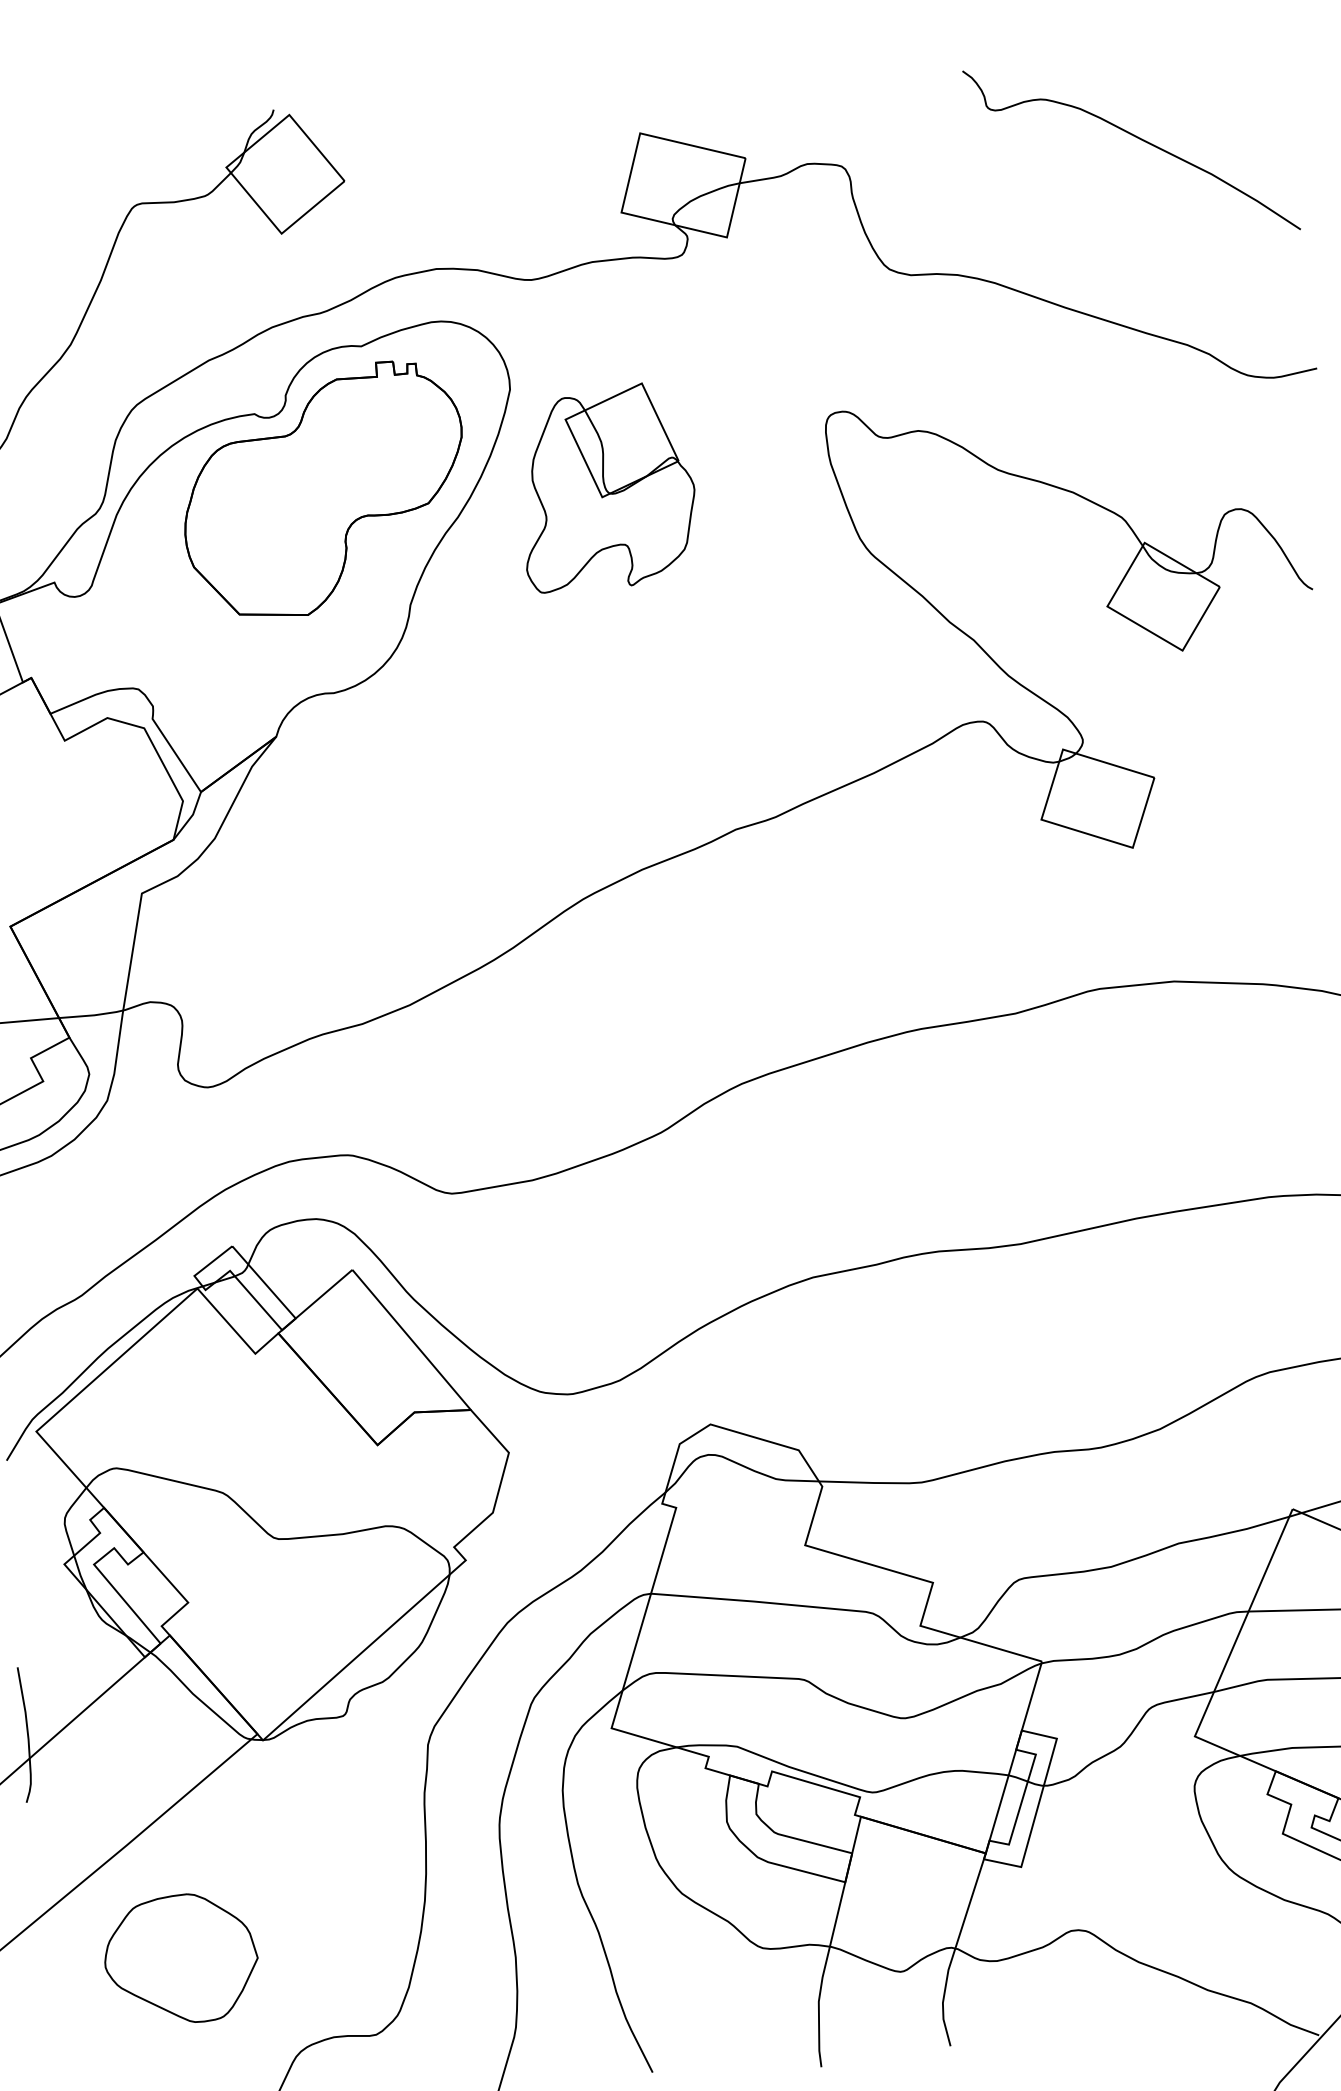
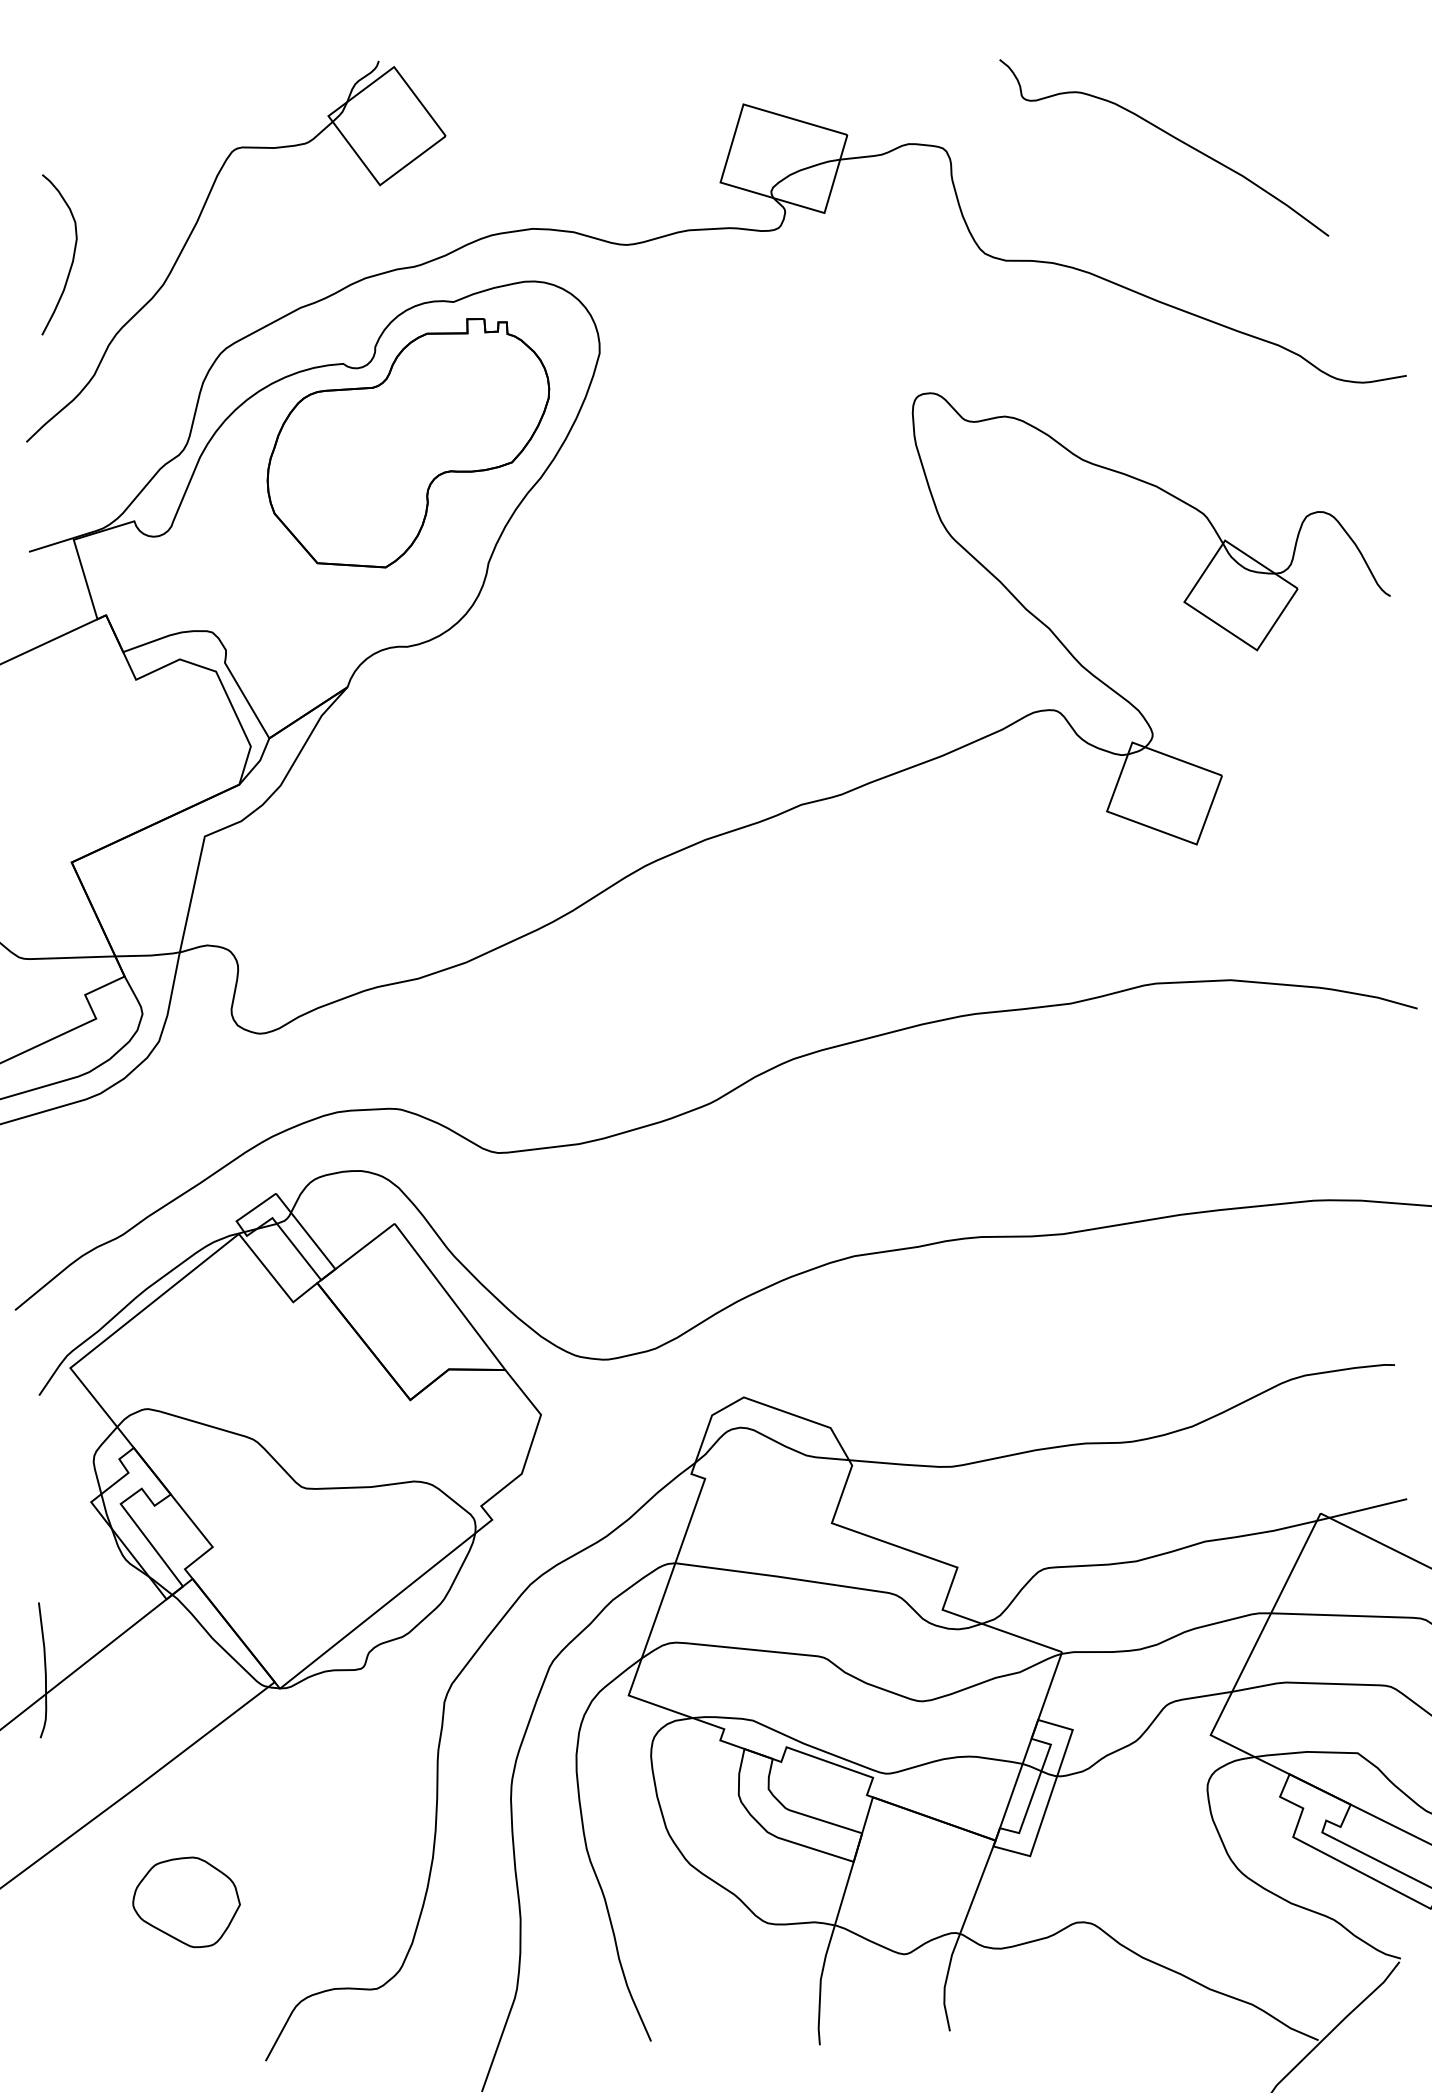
curve: (1137, 138) -> (1170, 136), moved
part: (608, 486) -> (692, 455), removed
part: (181, 1958) -> (186, 1902), size x0.7

